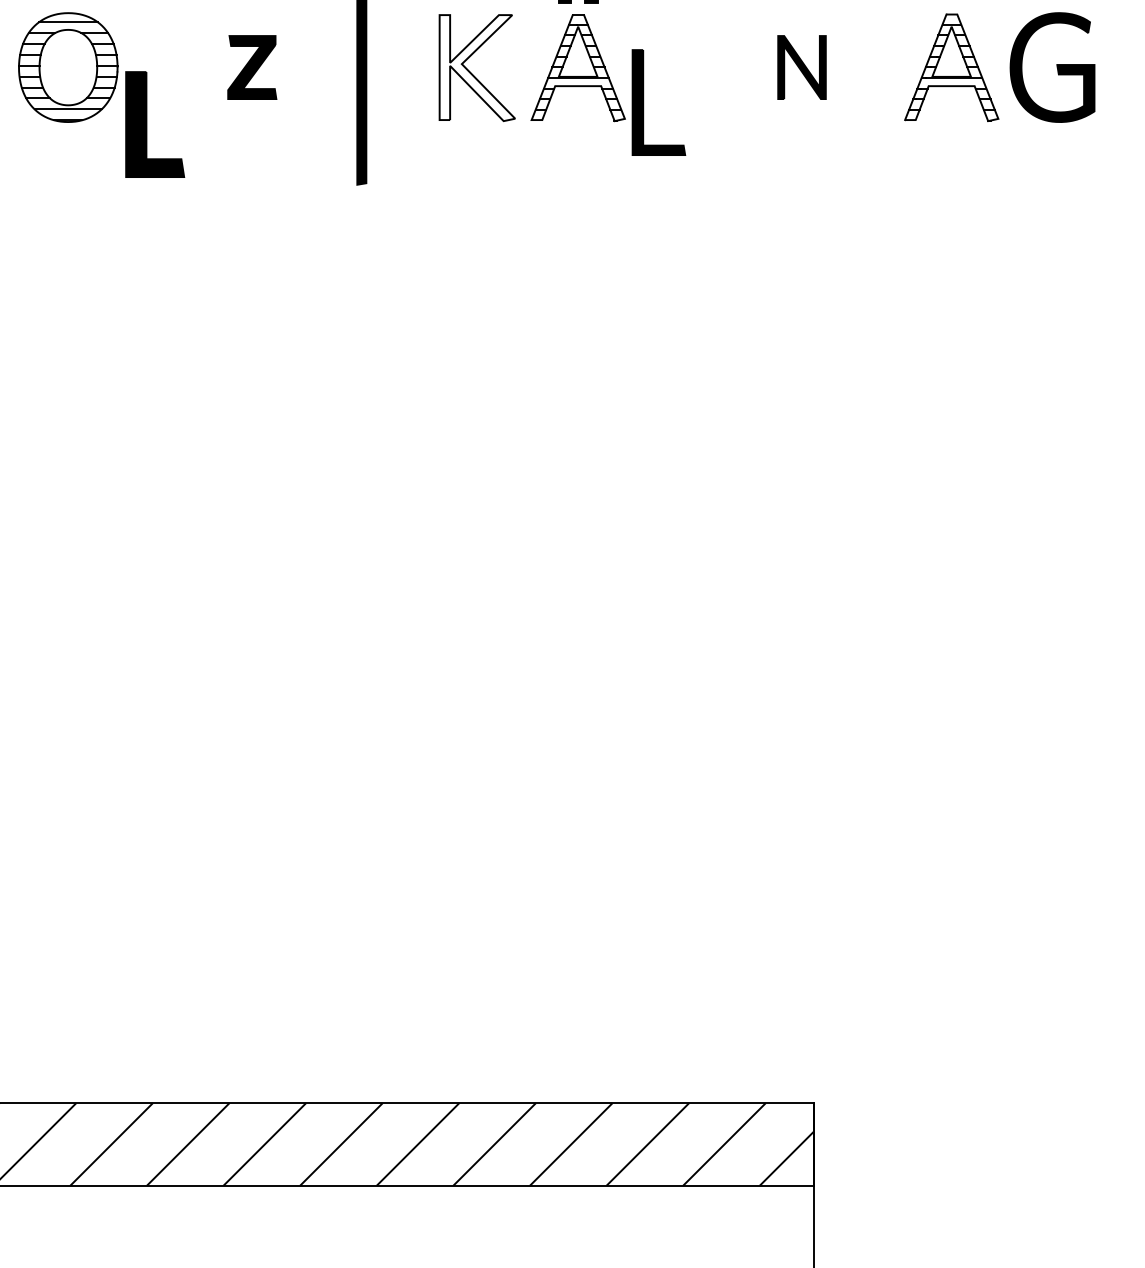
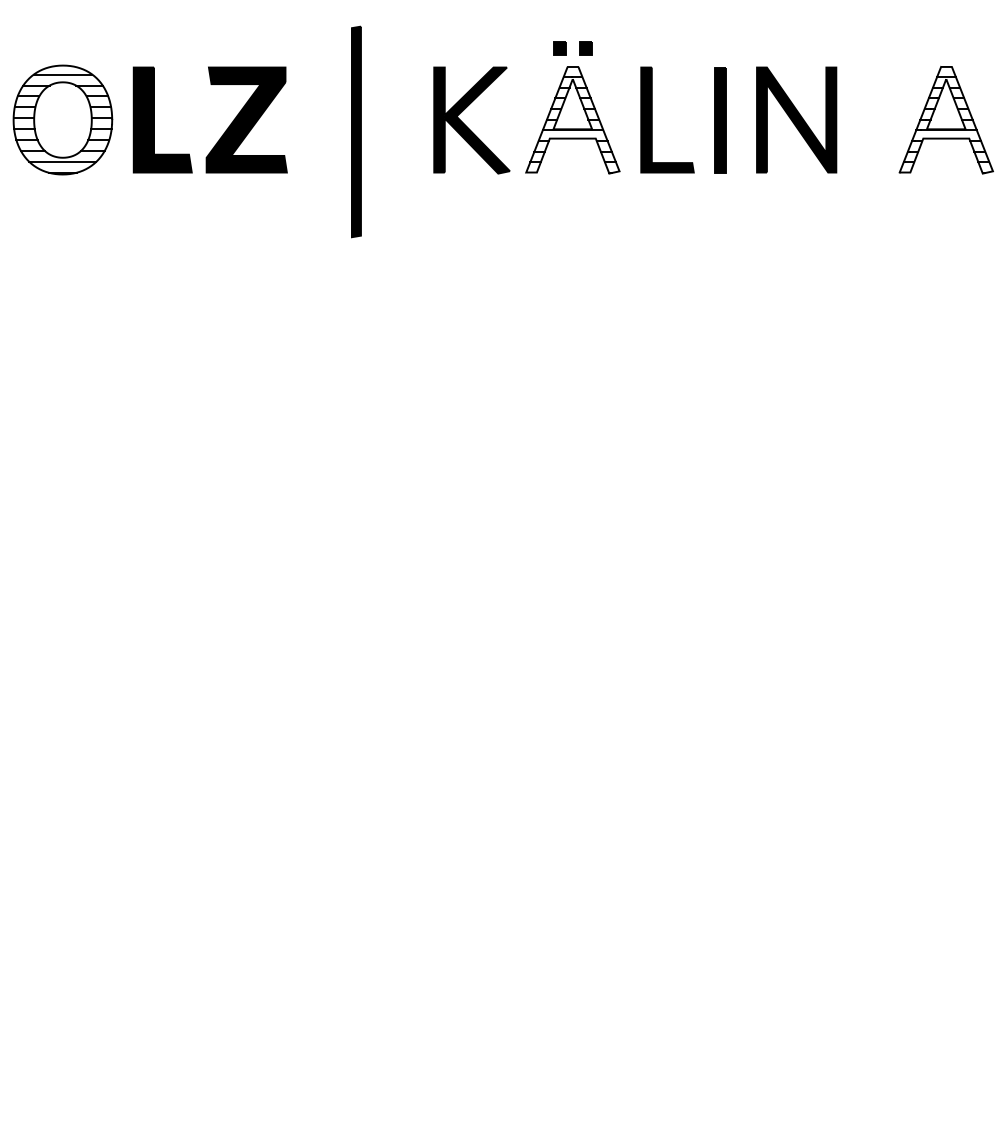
part: (252, 67) -> (247, 119), size x1.67
part: (725, 67) -> (720, 119), added
part: (801, 67) -> (796, 119), size x1.67
fill: (477, 68) -> (472, 120), added
part: (644, 102) -> (653, 119), moved
part: (147, 124) -> (155, 119), moved

